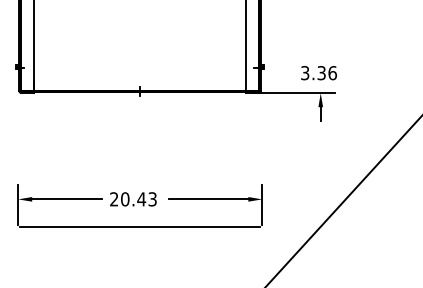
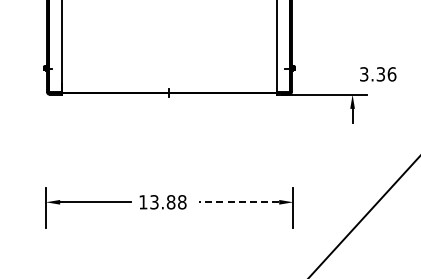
text: (318, 73) -> (377, 74), moved
text: (133, 199) -> (162, 202), 20.43 -> 13.88
line: (208, 199) -> (238, 202), solid -> dashed
line: (139, 227) -> (168, 230), removed

